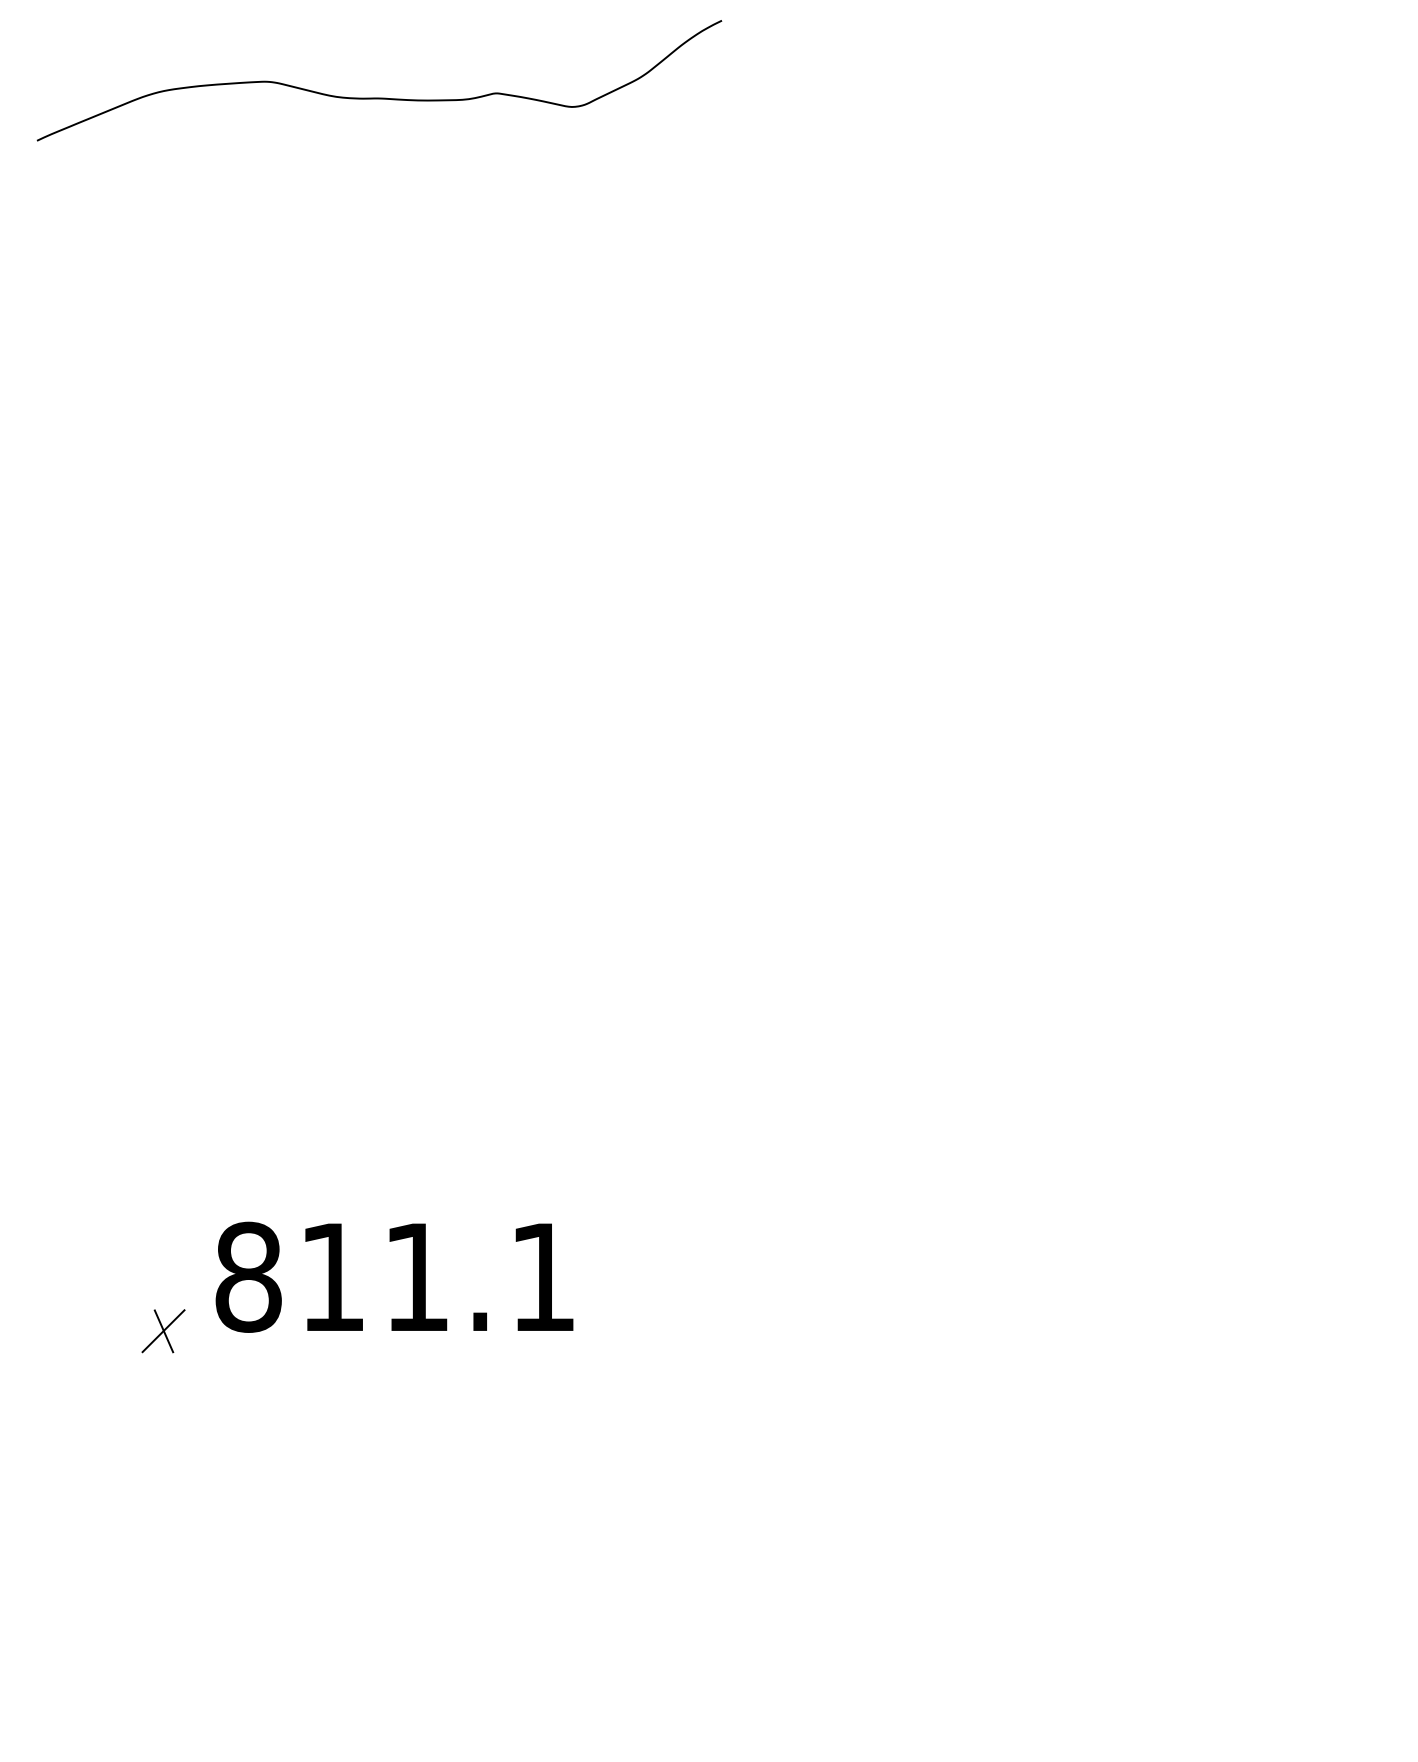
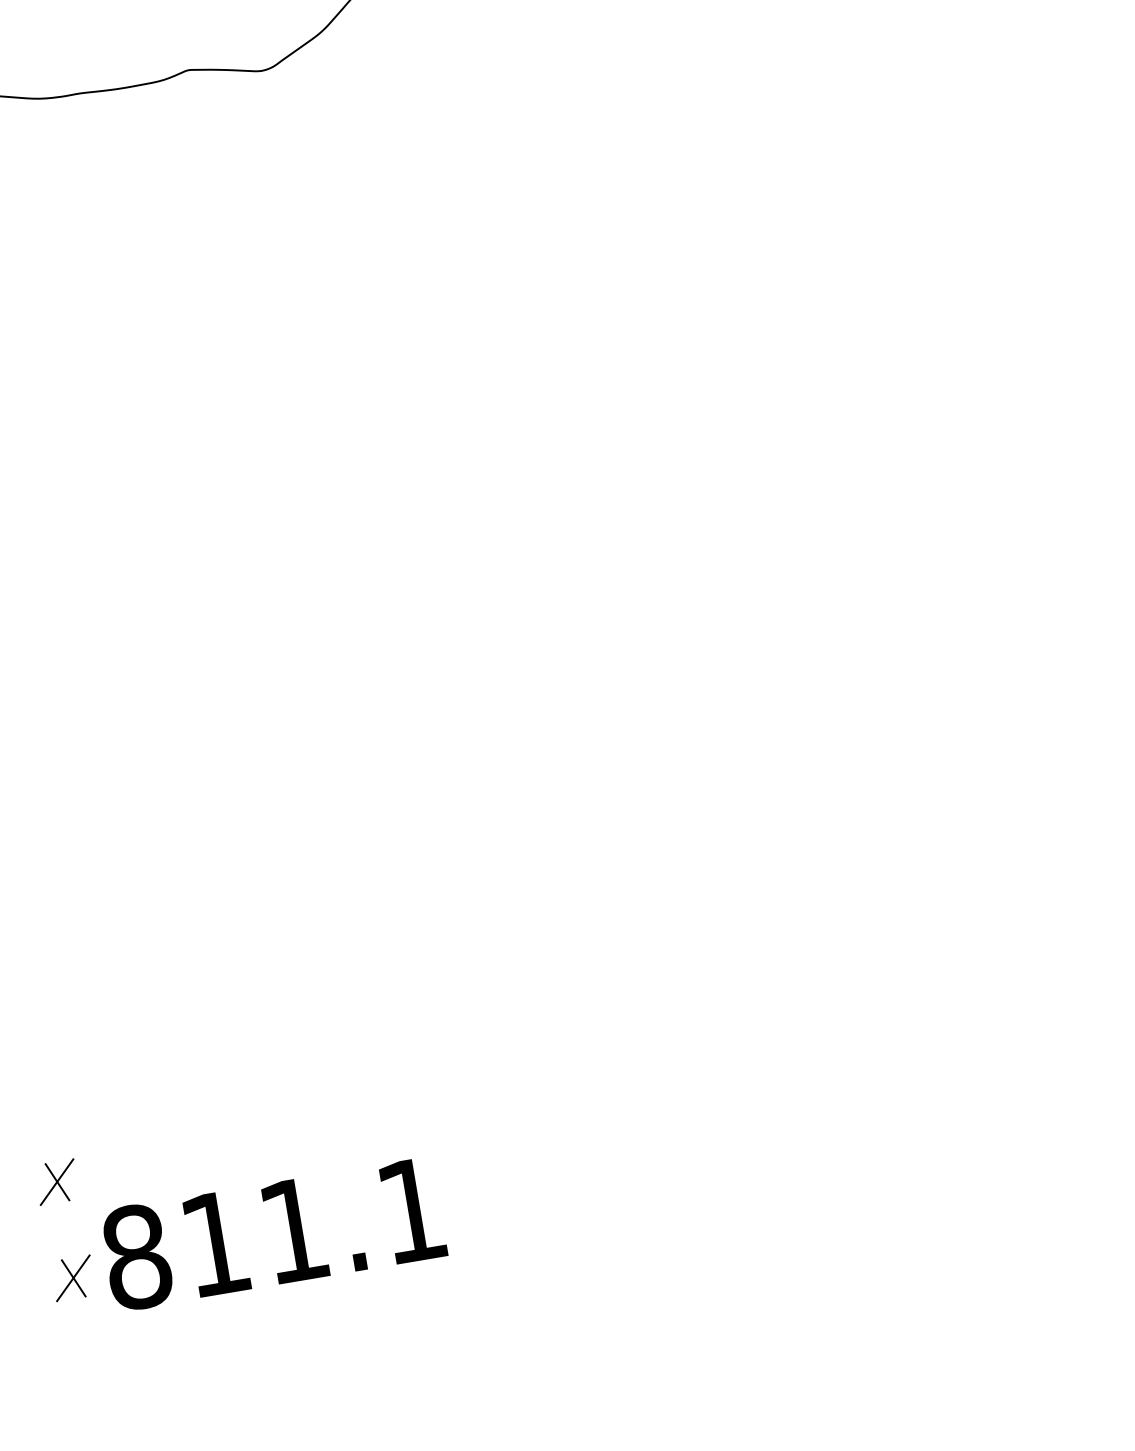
part: (163, 1228) -> (57, 1182), added
text: (394, 1276) -> (273, 1233), moved

